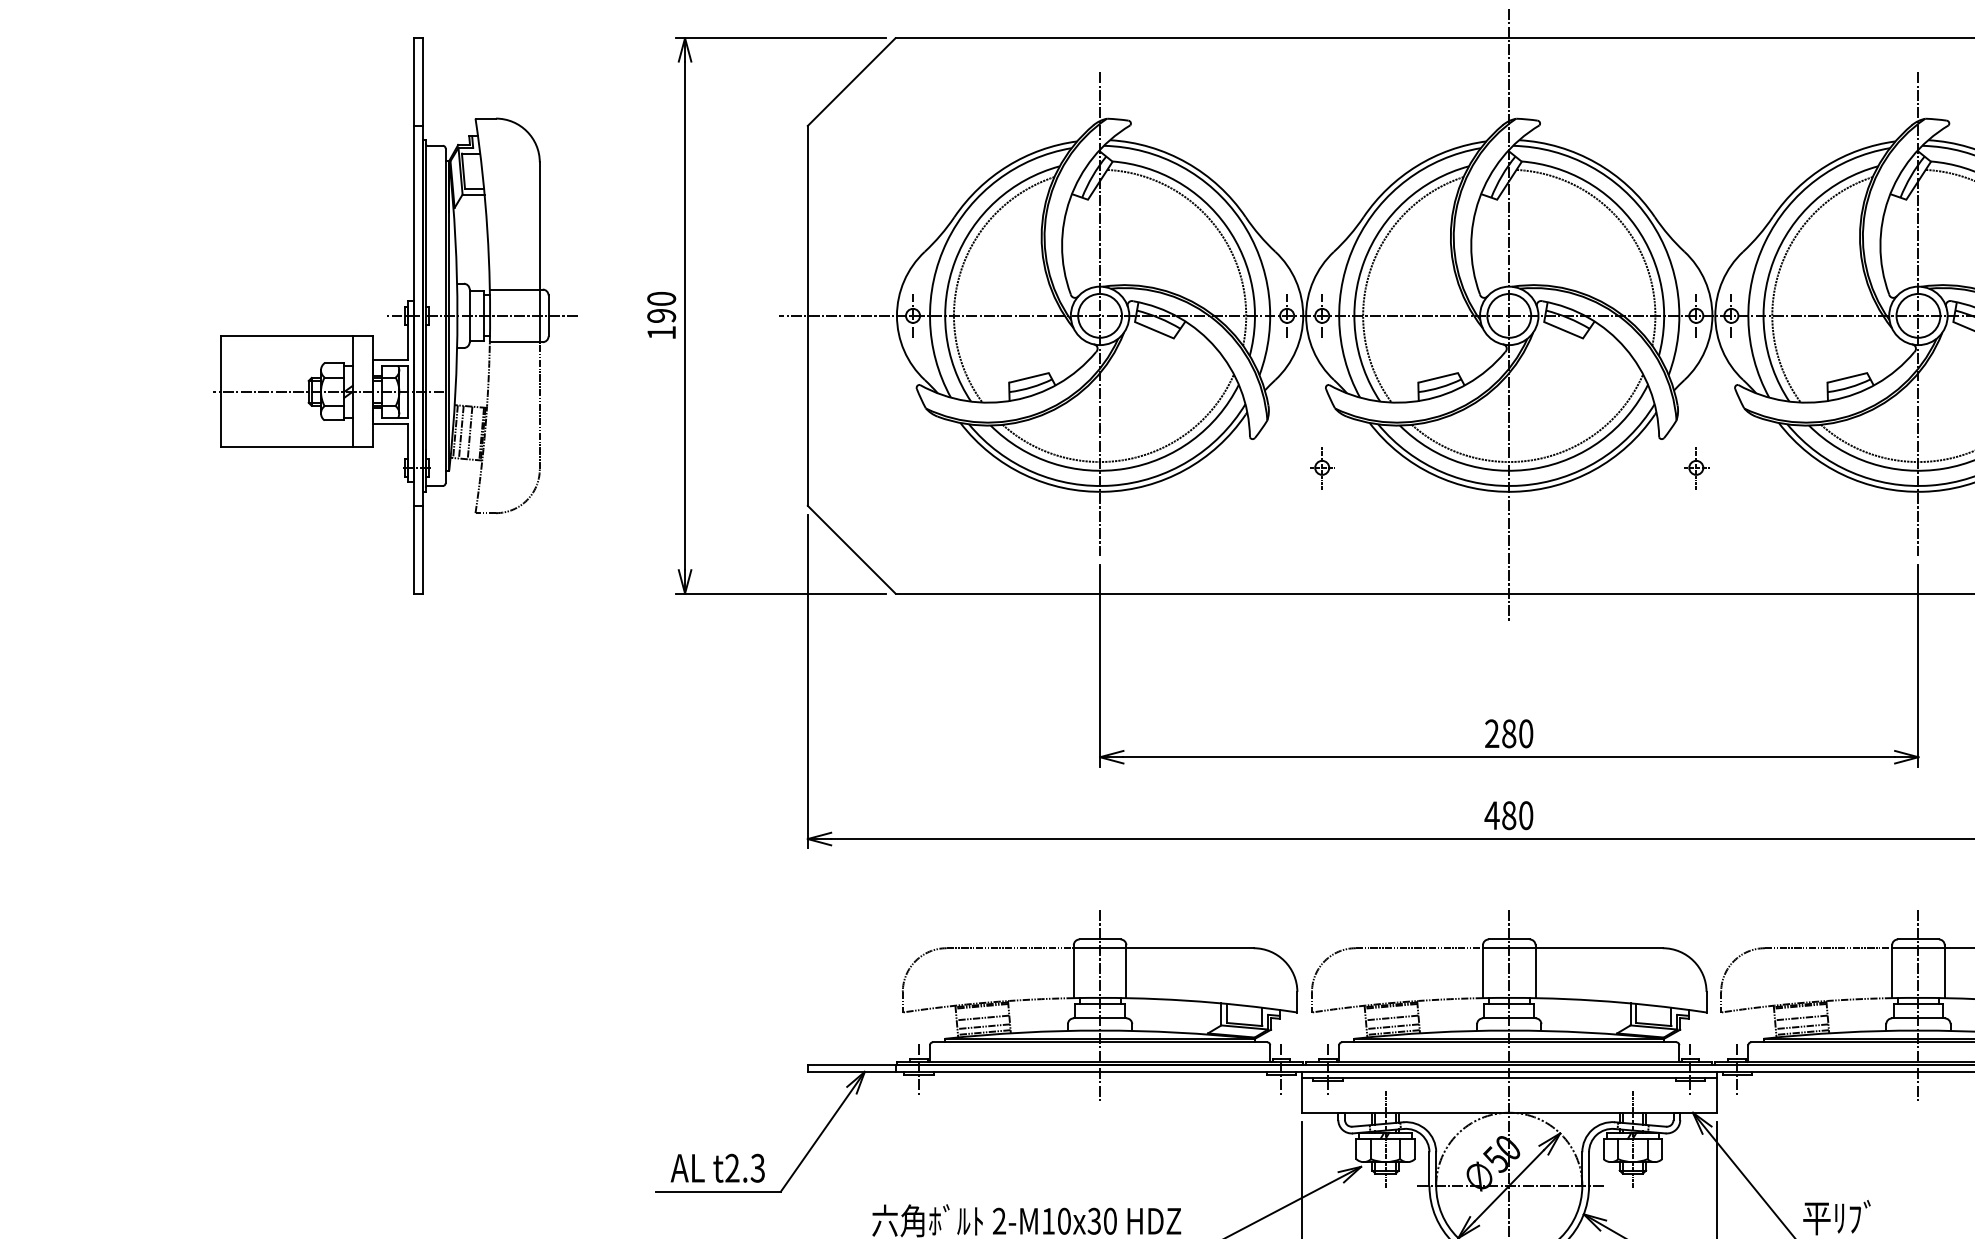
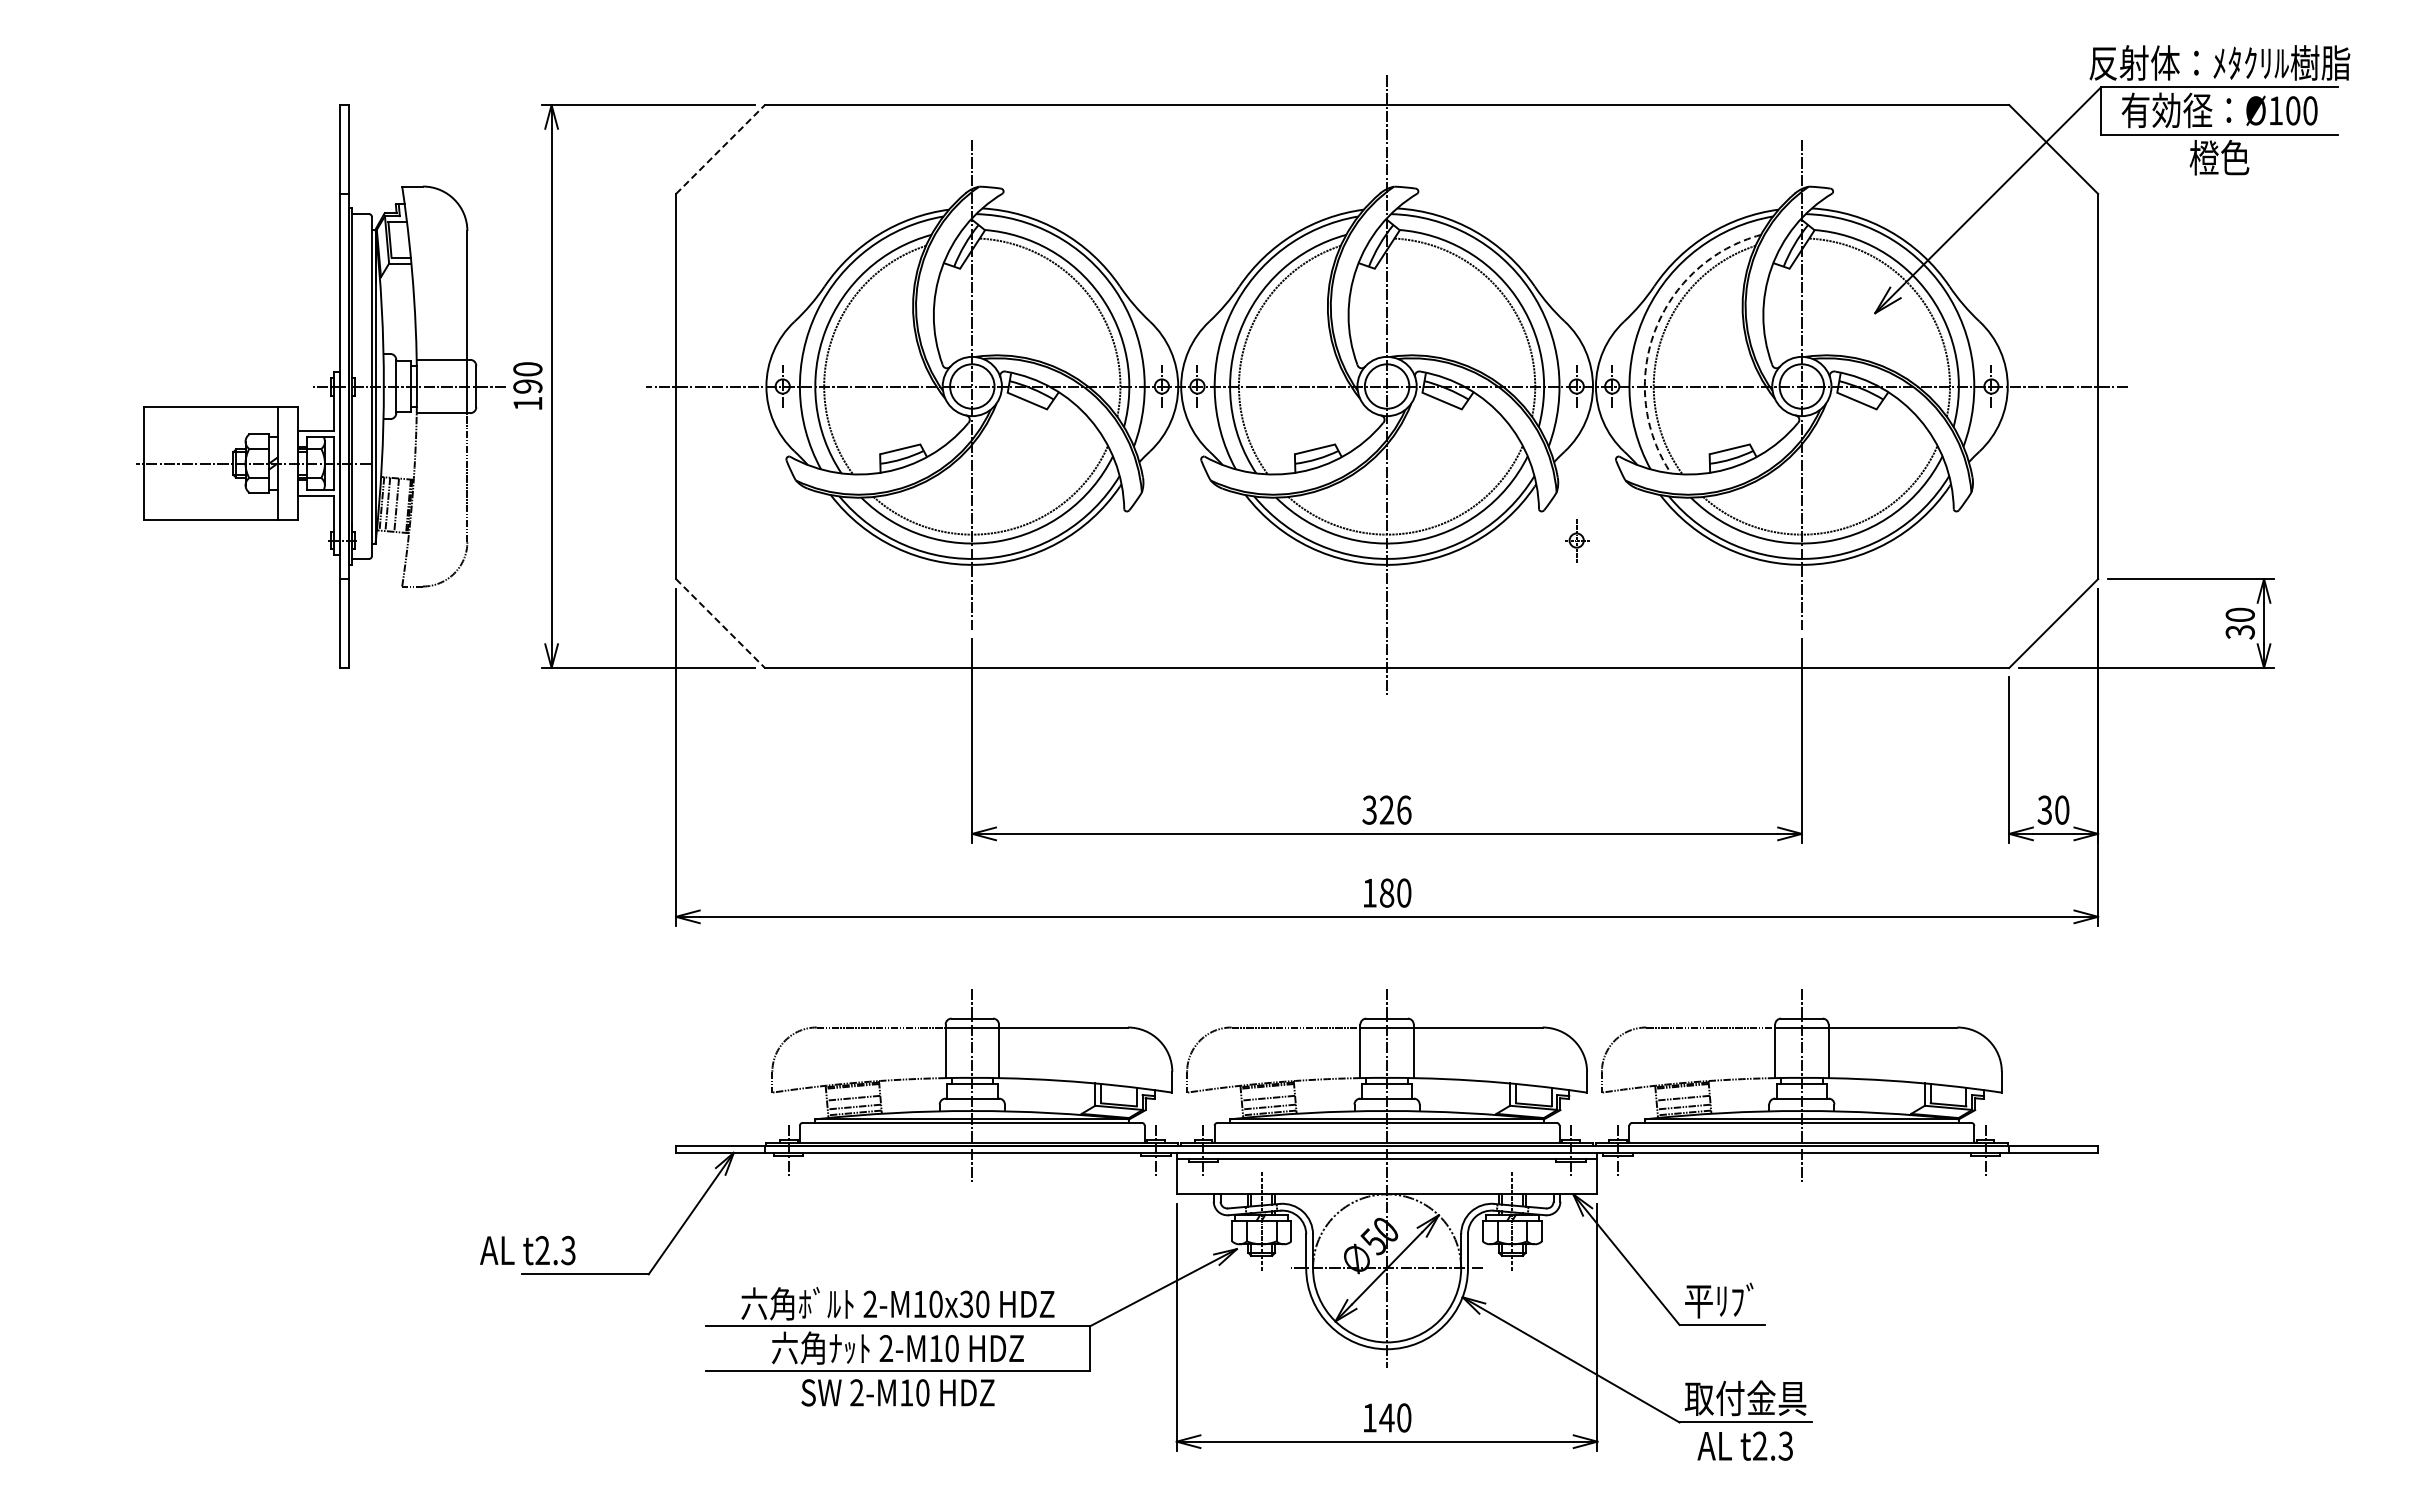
line: (851, 82) -> (720, 149), solid -> dashed
arc: (1773, 261) -> (1654, 331), solid -> dashed
part: (394, 315) -> (320, 386), moved
part: (1322, 467) -> (1197, 540), removed
line: (851, 549) -> (720, 623), solid -> dashed
text: (1508, 733) -> (1386, 809), 280 -> 326
text: (1491, 816) -> (1369, 893), 480 -> 180
text: (717, 1168) -> (527, 1250), moved

